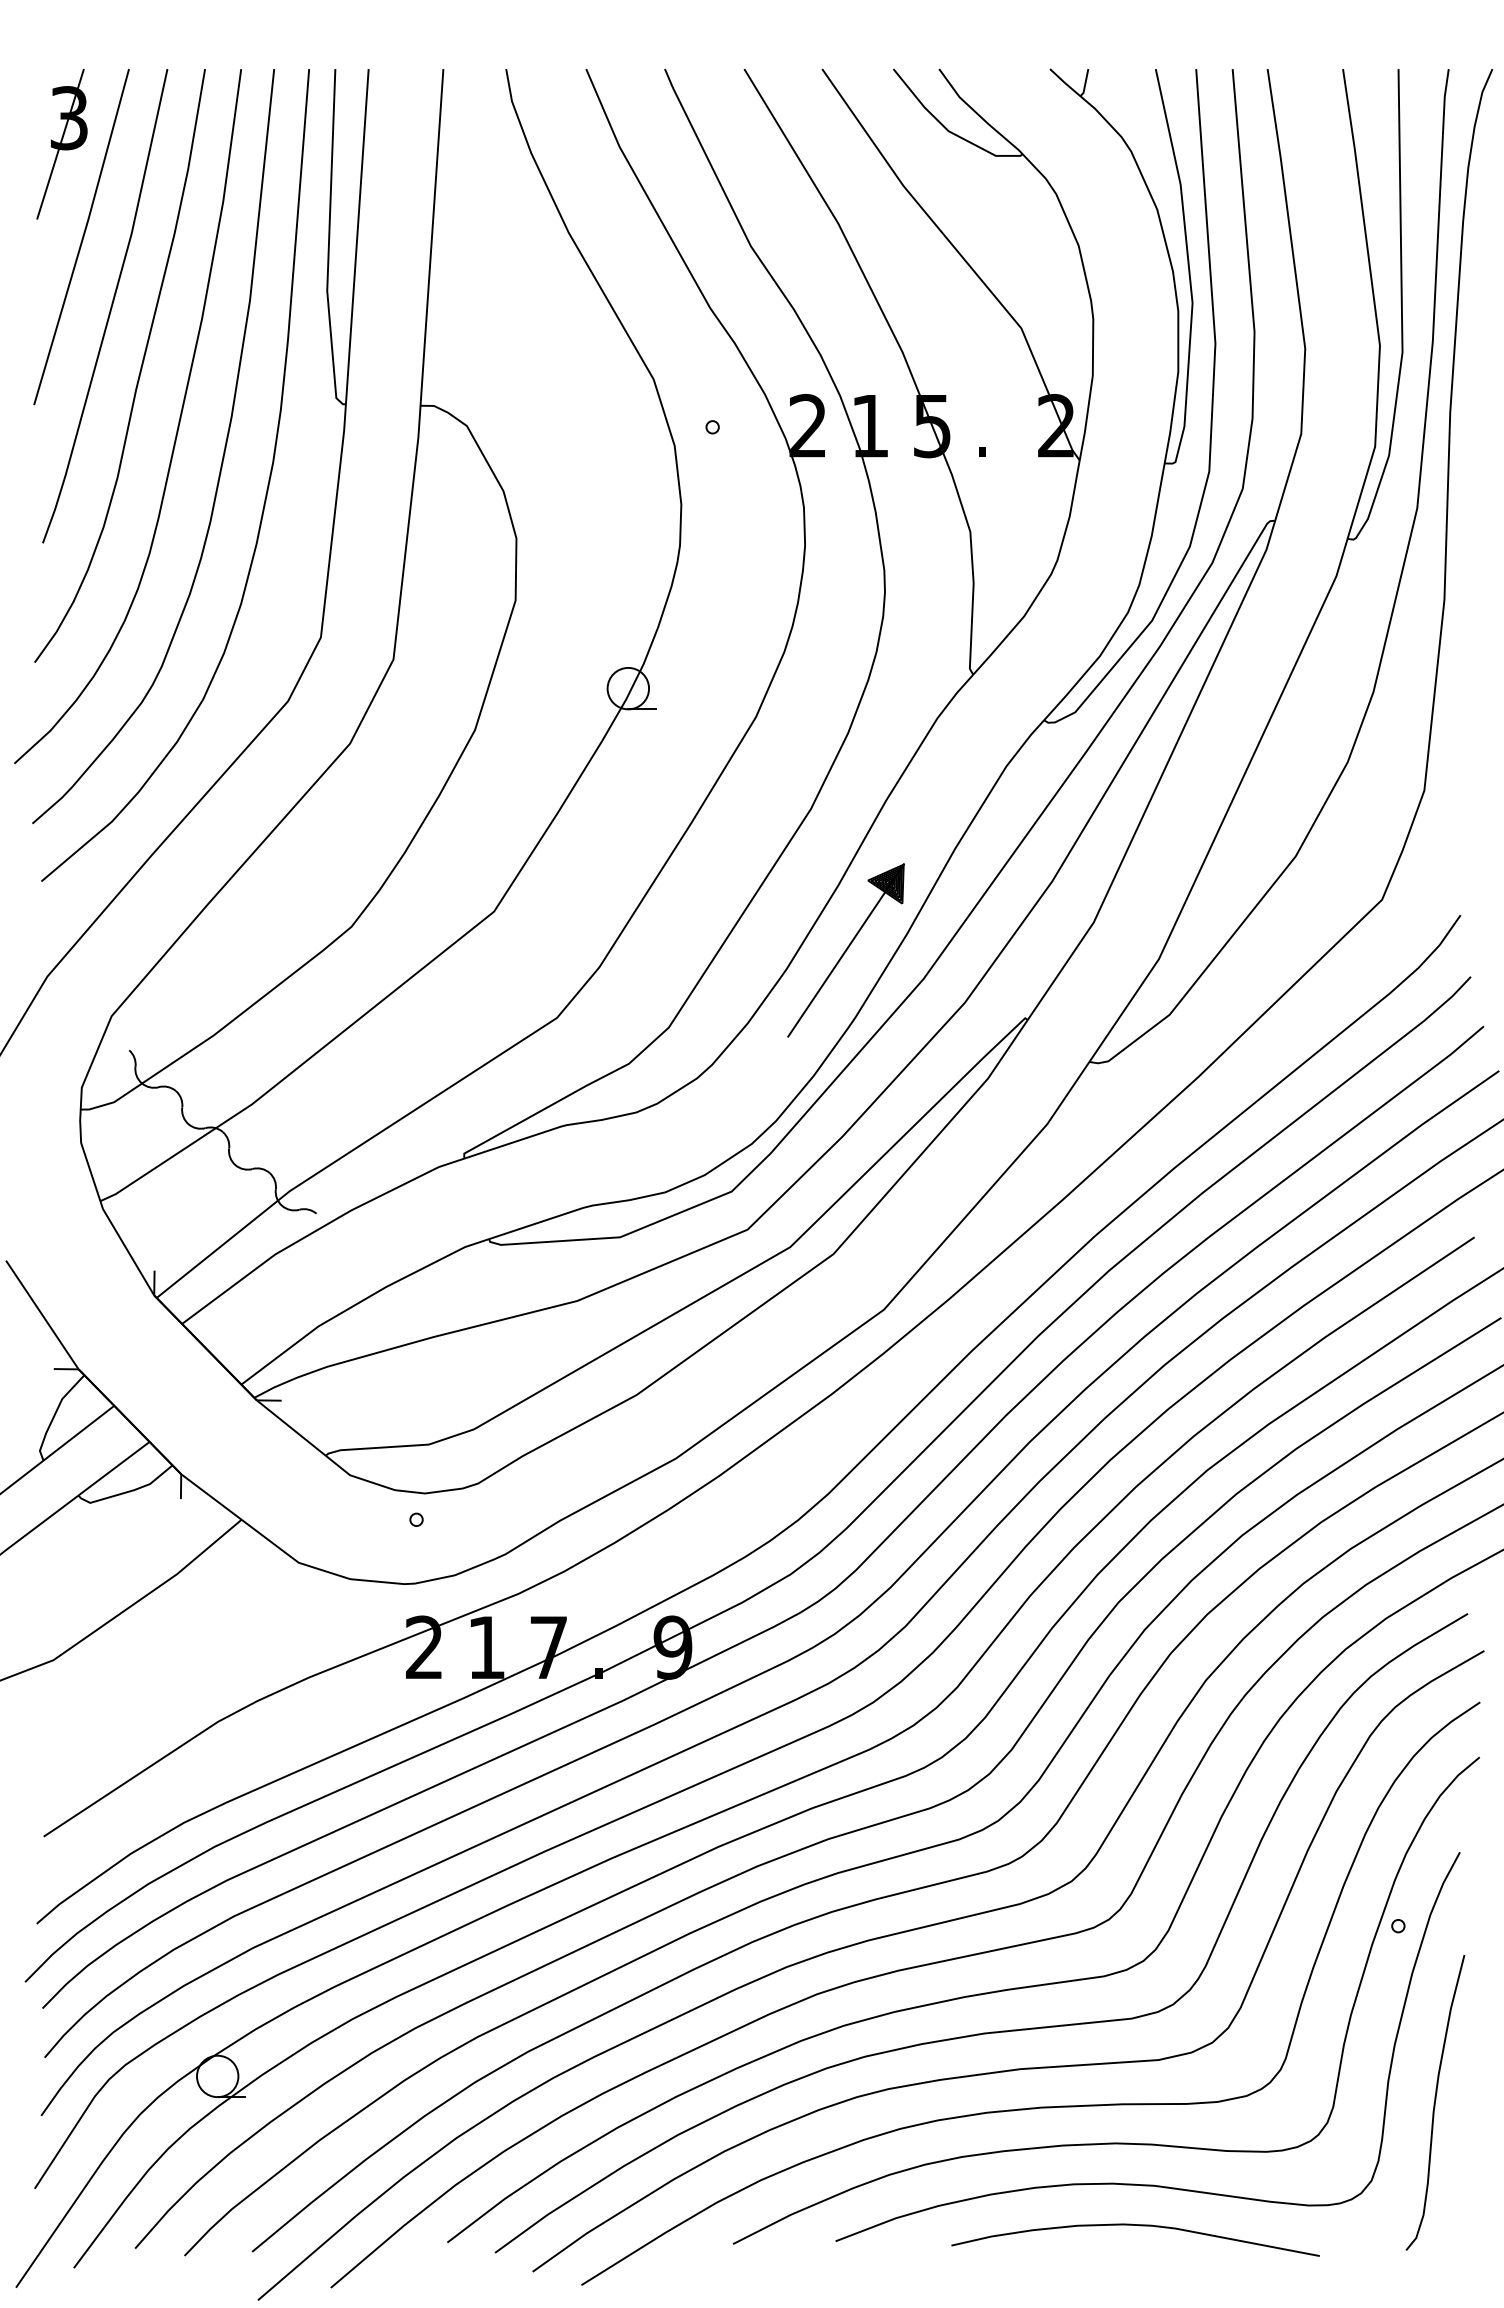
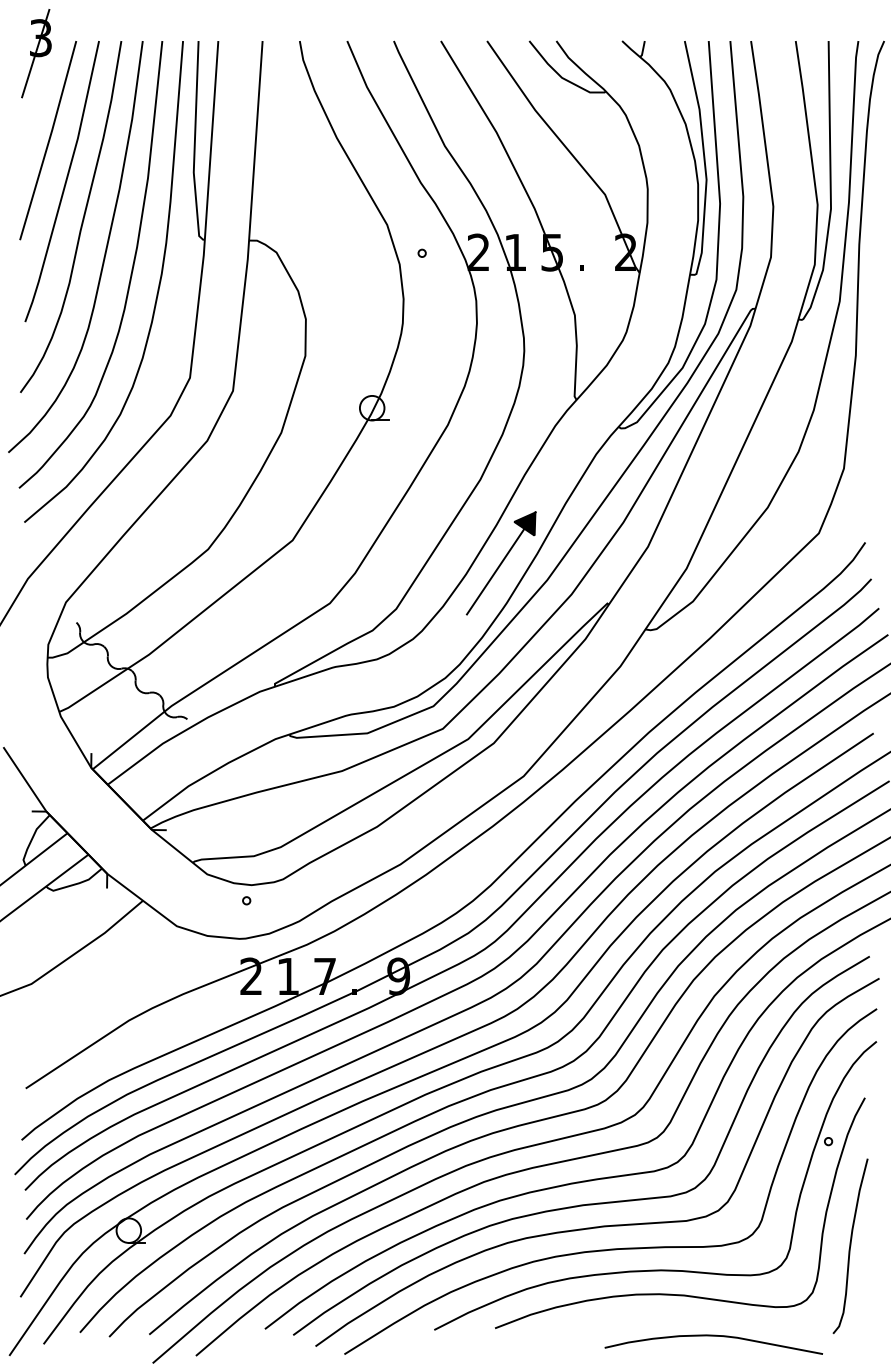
part: (61, 144) -> (36, 53), moved
curve: (1135, 2226) -> (713, 1336), moved

